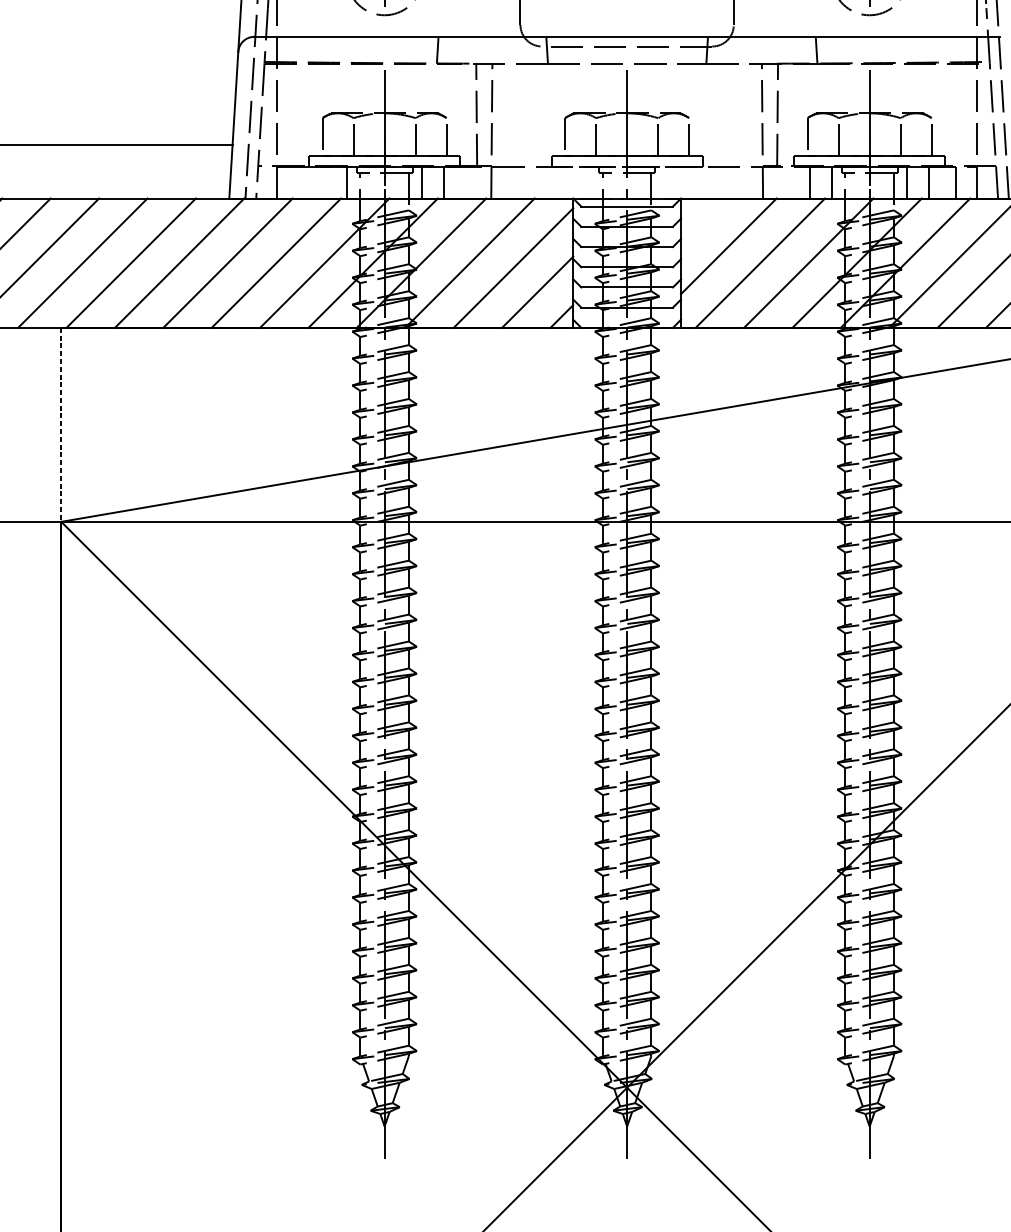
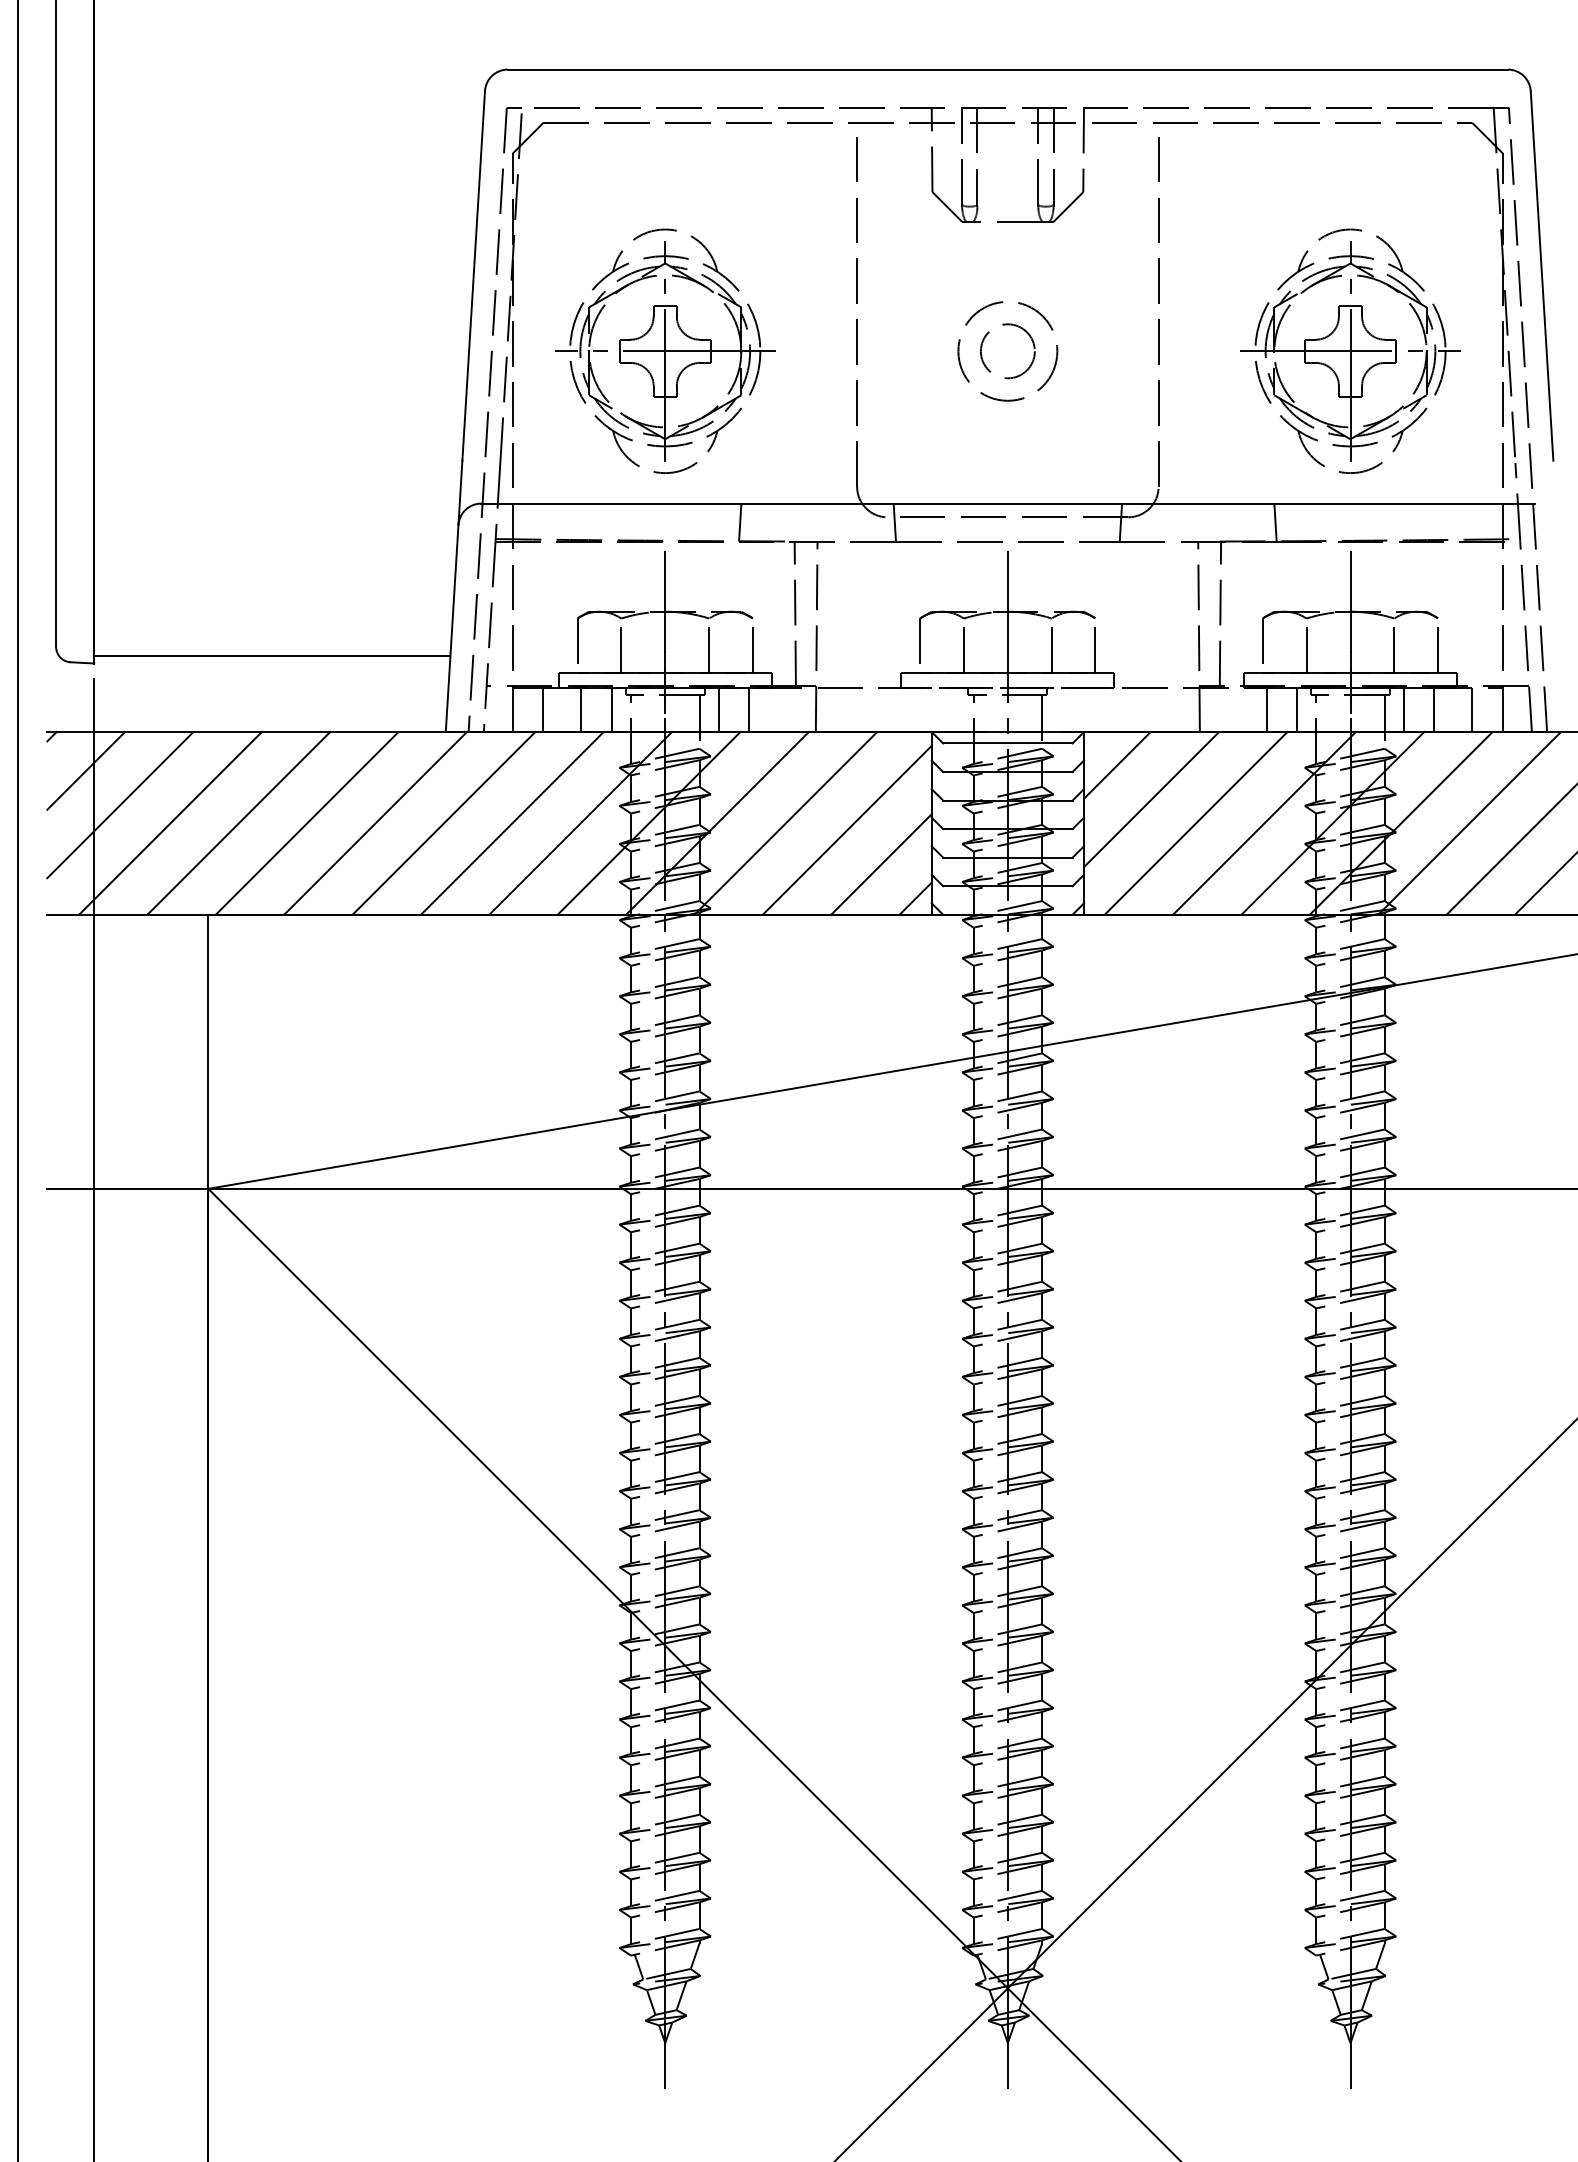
line: (298, 182) -> (543, 709), added
line: (325, 182) -> (581, 709), added
line: (704, 222) -> (1117, 765), added
line: (61, 425) -> (208, 1052), dashed -> solid

